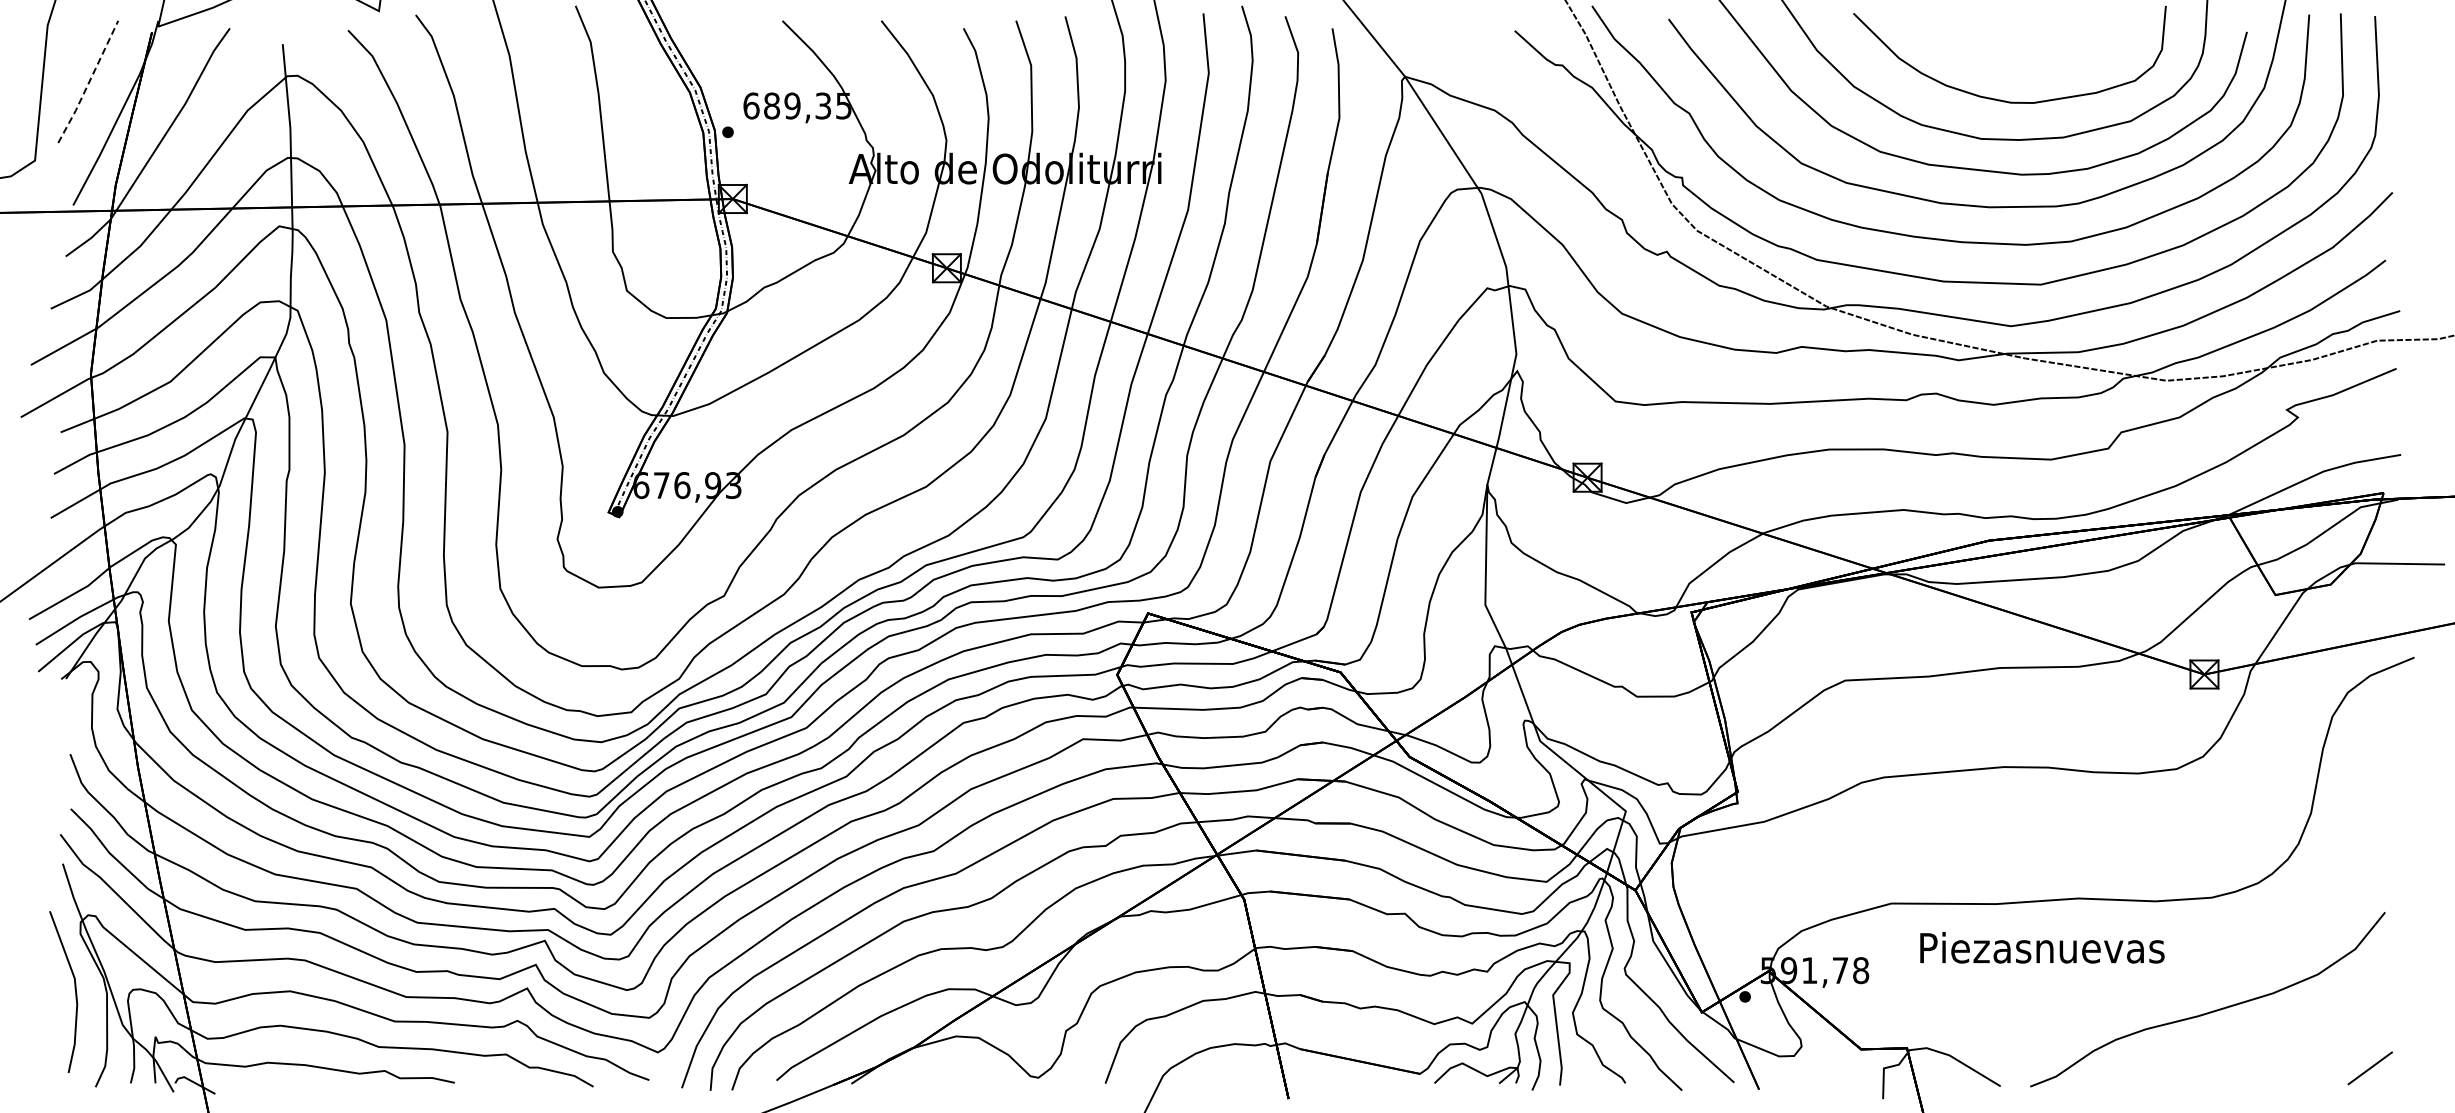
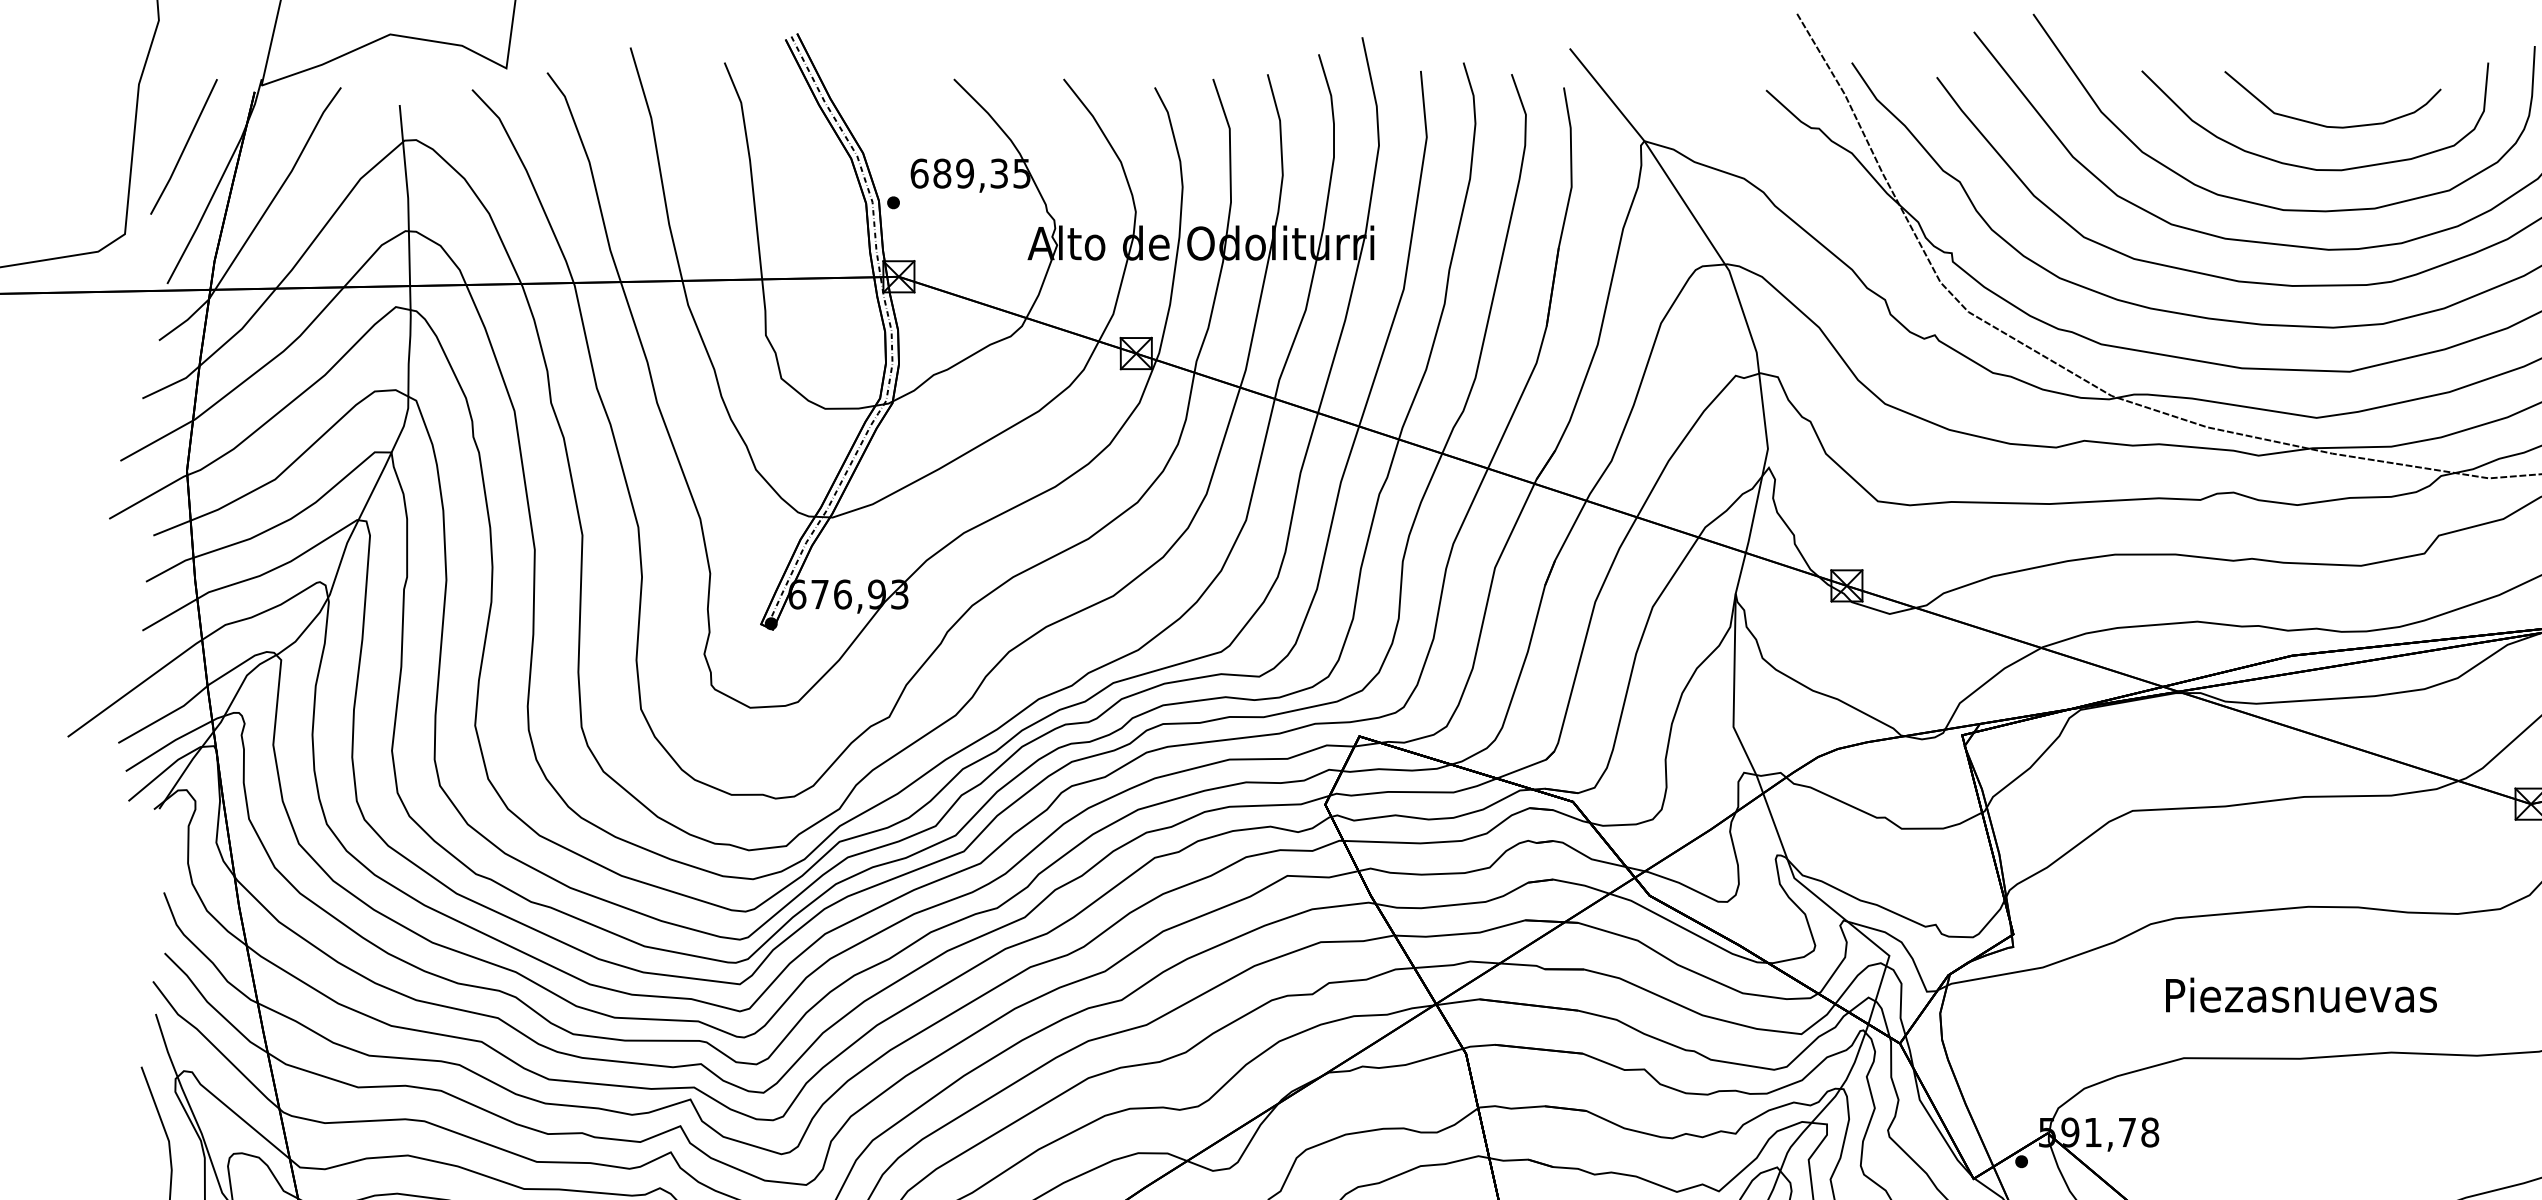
curve: (2020, 62) -> (2327, 125), added
line: (88, 82) -> (184, 147), dashed -> solid
text: (2042, 947) -> (2301, 994), moved

